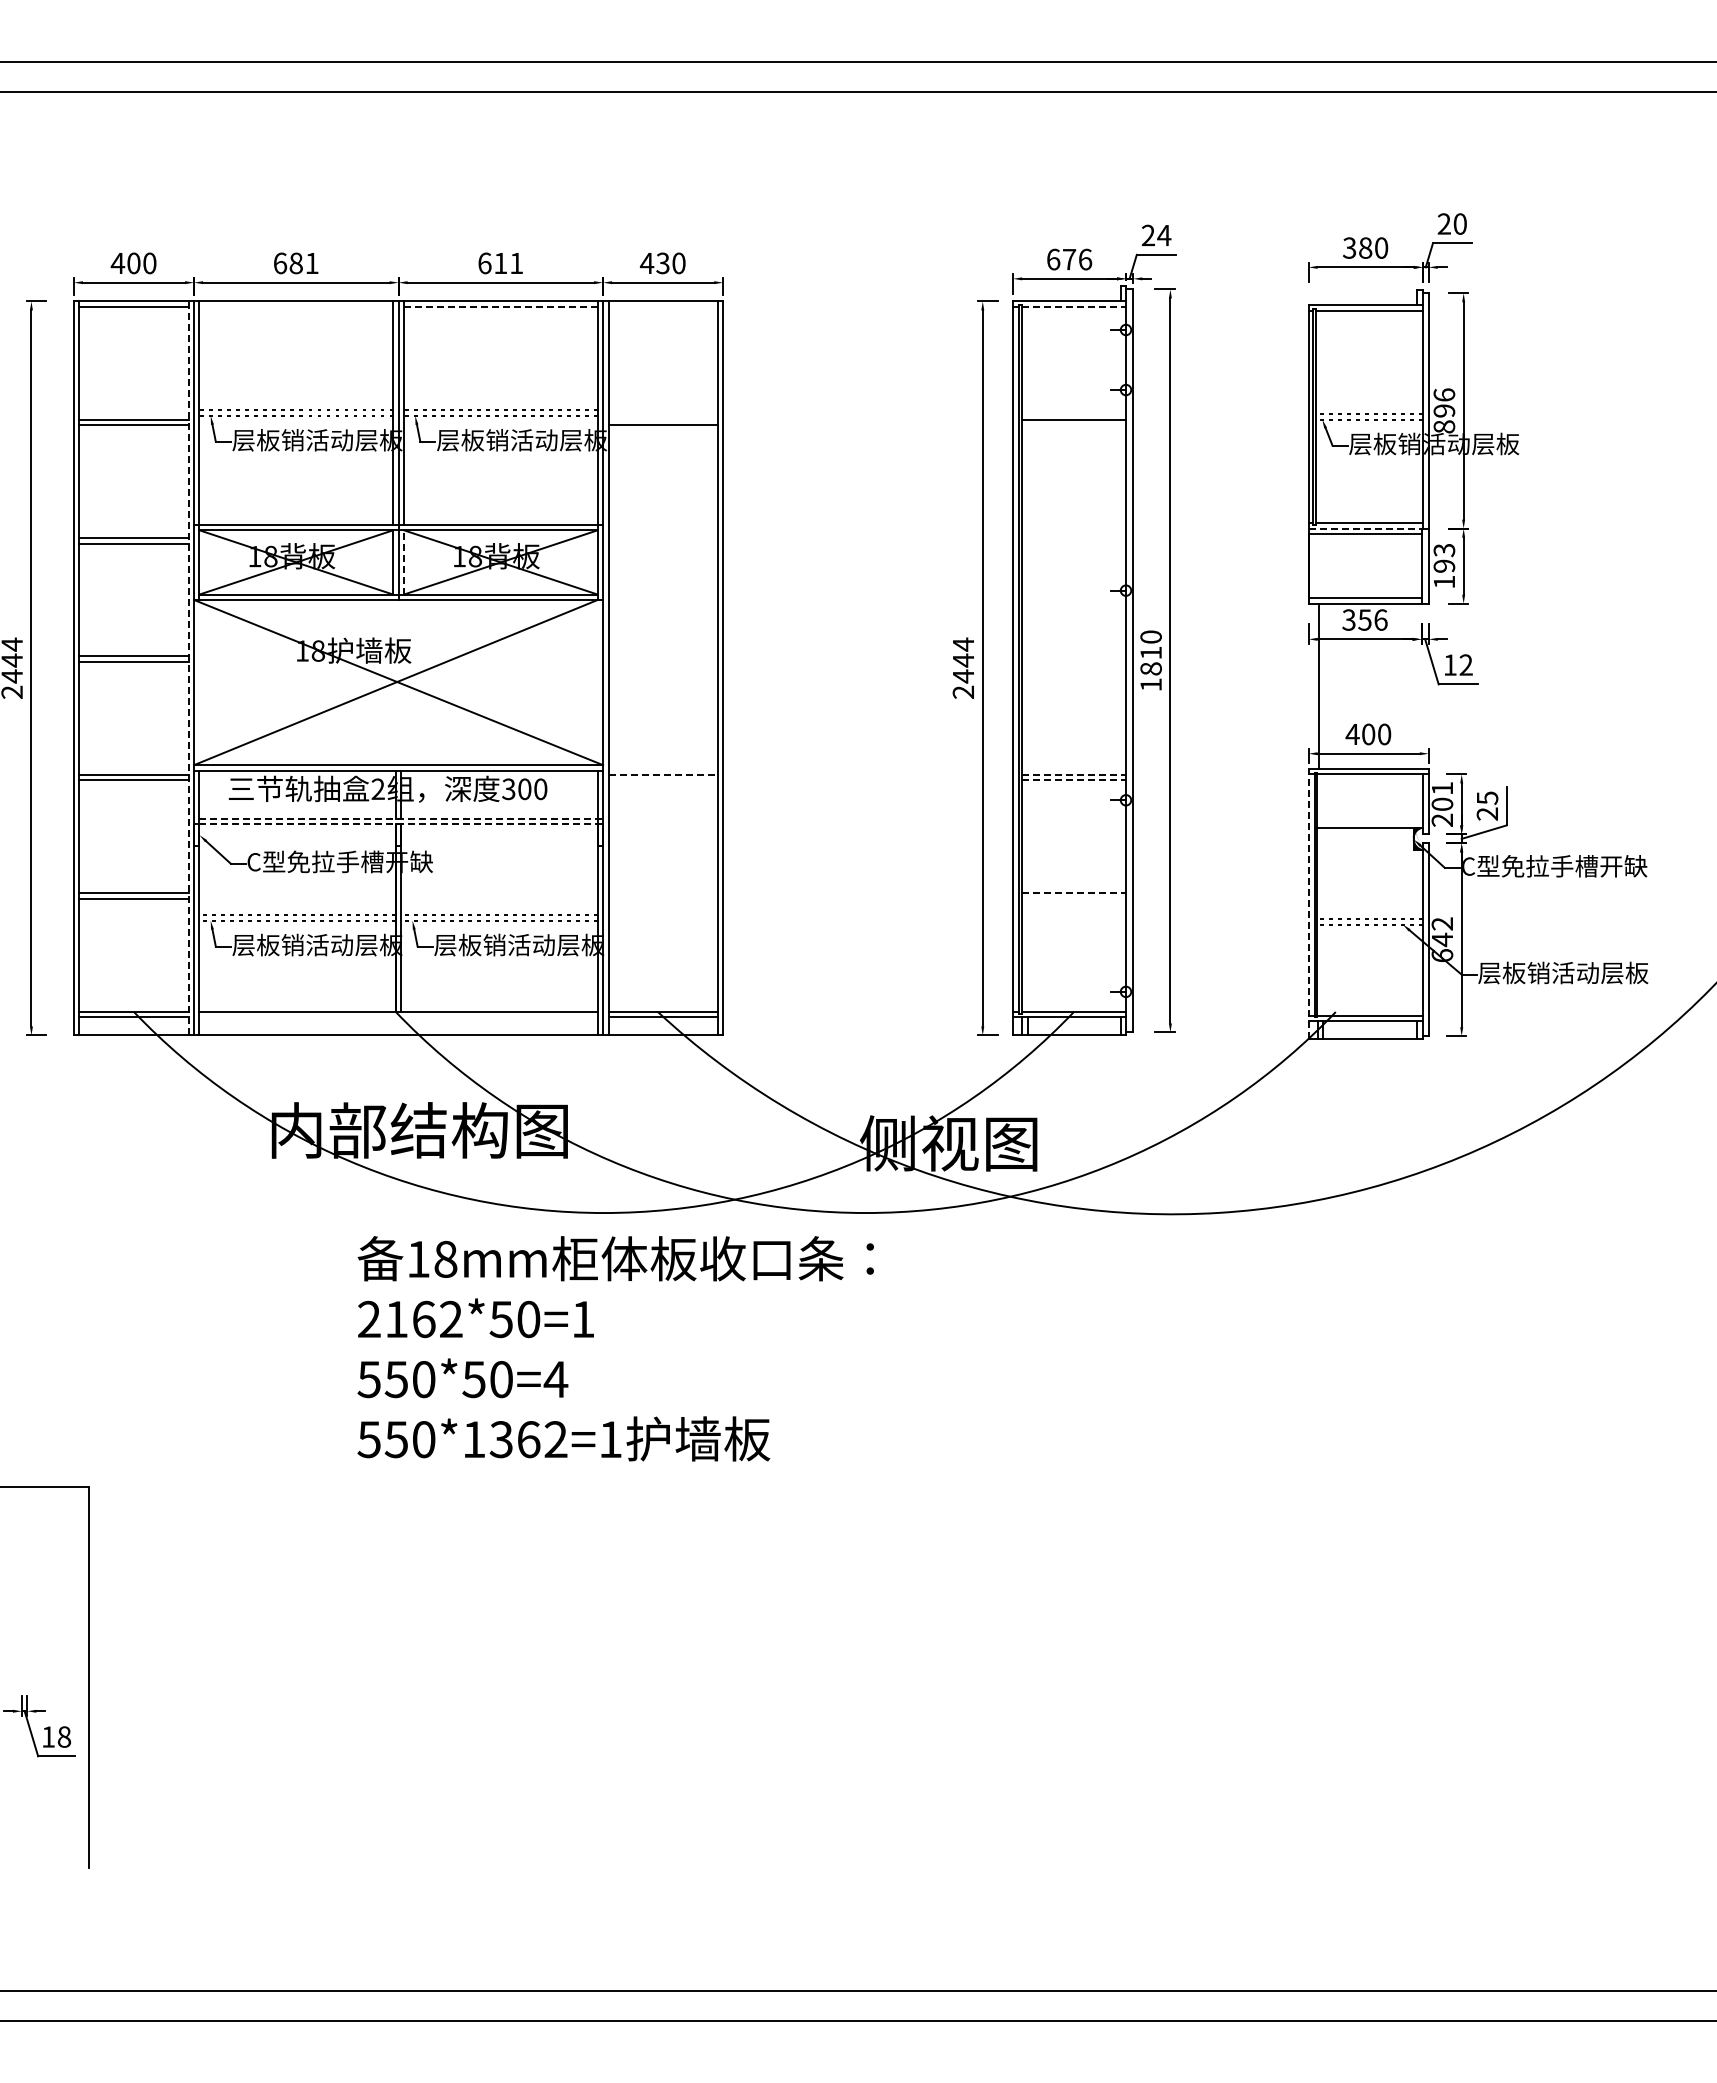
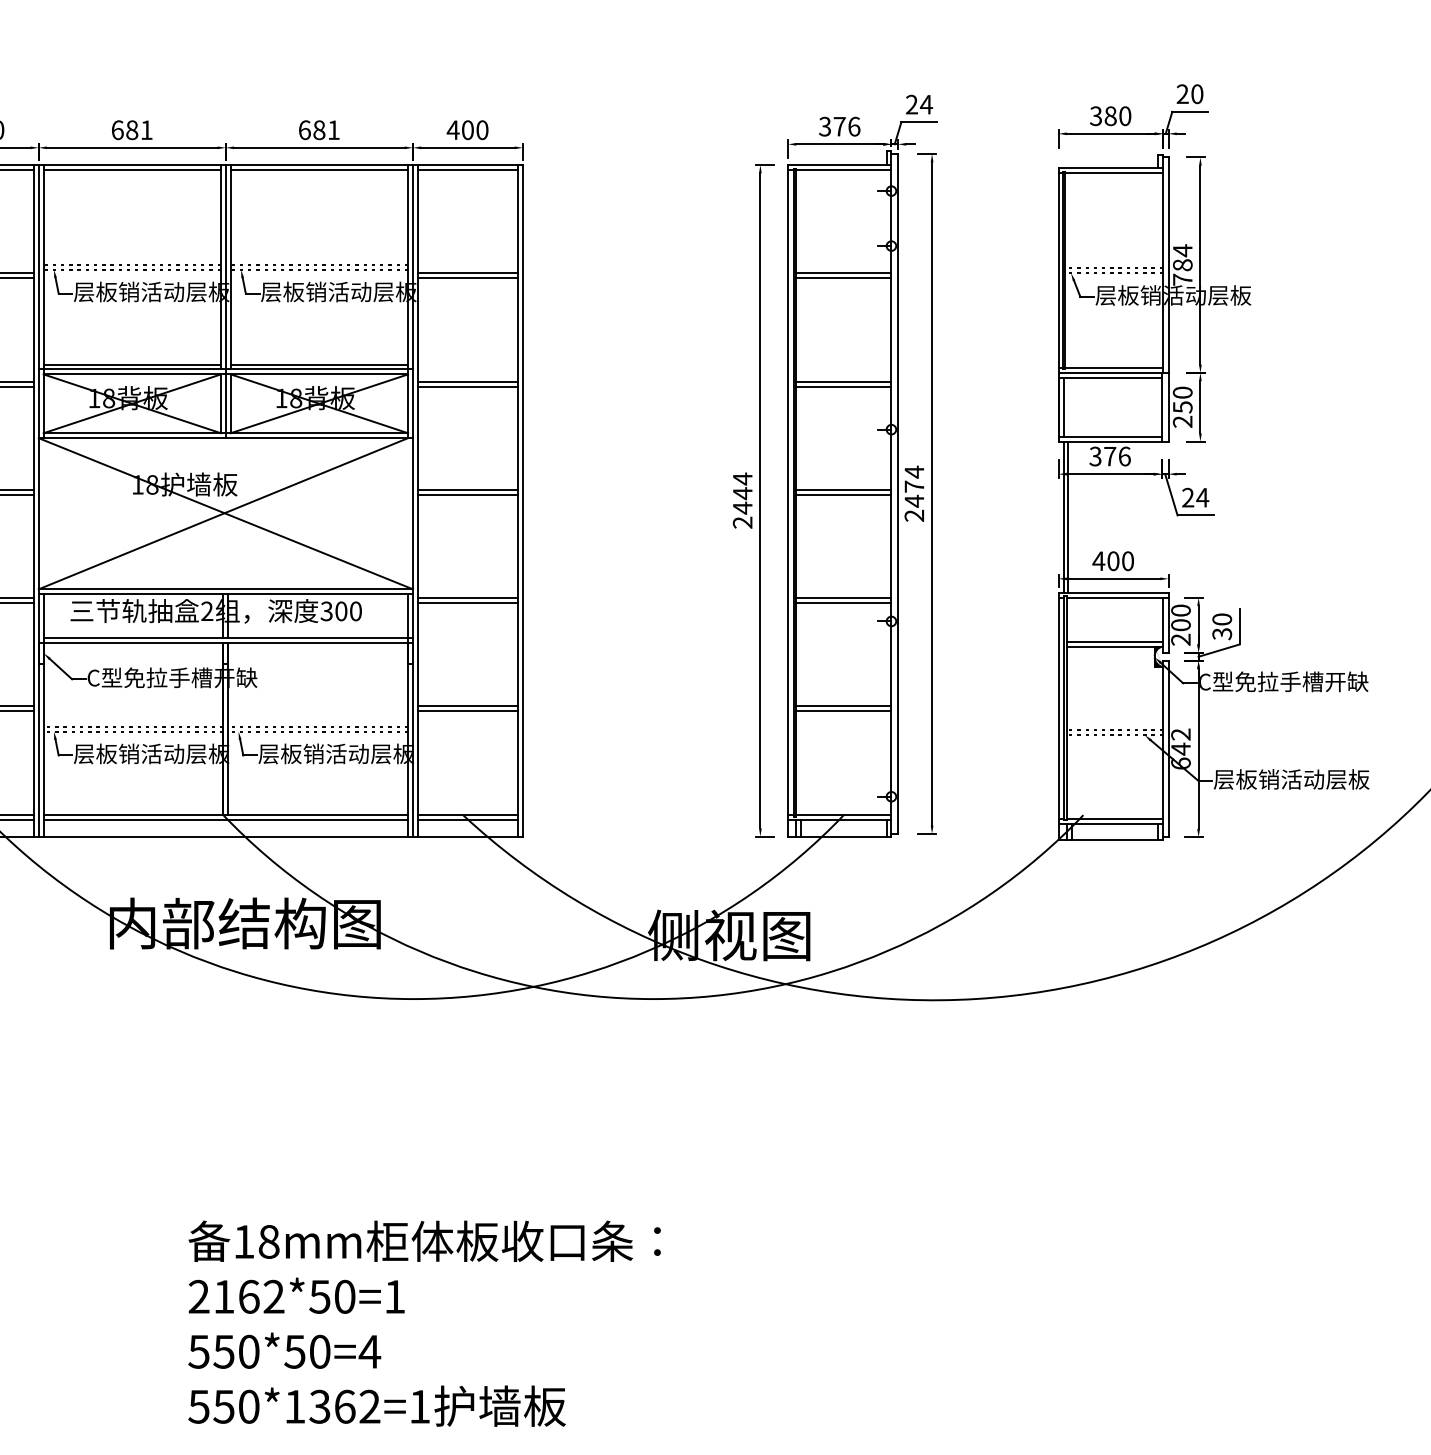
text: (1053, 259) -> (825, 126), 676 -> 376
text: (500, 263) -> (319, 130), 611 -> 681
text: (662, 263) -> (467, 130), 430 -> 400
line: (296, 306) -> (132, 169), added
line: (500, 306) -> (319, 169), dashed -> solid
line: (662, 306) -> (467, 169), added
line: (1074, 306) -> (844, 169), dashed -> solid
text: (1444, 410) -> (1182, 264), 896 -> 784
line: (662, 419) -> (467, 273), added
line: (1073, 425) -> (843, 278), added
line: (296, 519) -> (132, 364), added
line: (500, 519) -> (319, 364), added
line: (1366, 528) -> (1111, 372), dashed -> solid
line: (662, 538) -> (467, 381), added
line: (1073, 538) -> (843, 381), added
line: (662, 543) -> (467, 386), added
line: (1073, 543) -> (843, 386), added
line: (404, 561) -> (231, 402), dashed -> solid
text: (1444, 565) -> (1182, 406), 193 -> 250
line: (1314, 566) -> (1063, 407), added
text: (1364, 619) -> (1109, 456), 356 -> 376
line: (662, 656) -> (467, 489), added
line: (1073, 656) -> (843, 489), added
text: (1150, 660) -> (913, 493), 1810 -> 2474
line: (662, 661) -> (467, 494), added
line: (1073, 661) -> (843, 494), added
text: (1458, 664) -> (1195, 497), 12 -> 24
line: (188, 668) -> (33, 500), dashed -> solid
line: (1314, 685) -> (1063, 516), added
line: (663, 774) -> (468, 597), dashed -> solid
line: (1074, 774) -> (844, 597), dashed -> solid
line: (662, 780) -> (467, 603), added
line: (1074, 780) -> (844, 603), dashed -> solid
text: (1442, 788) -> (1181, 610), 201 -> 200
text: (1487, 805) -> (1222, 626), 25 -> 30
line: (401, 818) -> (228, 638), dashed -> solid
line: (1369, 822) -> (1114, 641), added
line: (399, 824) -> (226, 643), dashed -> solid
line: (662, 893) -> (467, 706), added
line: (1074, 893) -> (844, 706), dashed -> solid
line: (662, 898) -> (467, 711), added
line: (1073, 898) -> (843, 711), added
line: (1308, 903) -> (1058, 715), dashed -> solid
line: (398, 1017) -> (225, 820), added
text: (615, 1348) -> (424, 1323), moved

